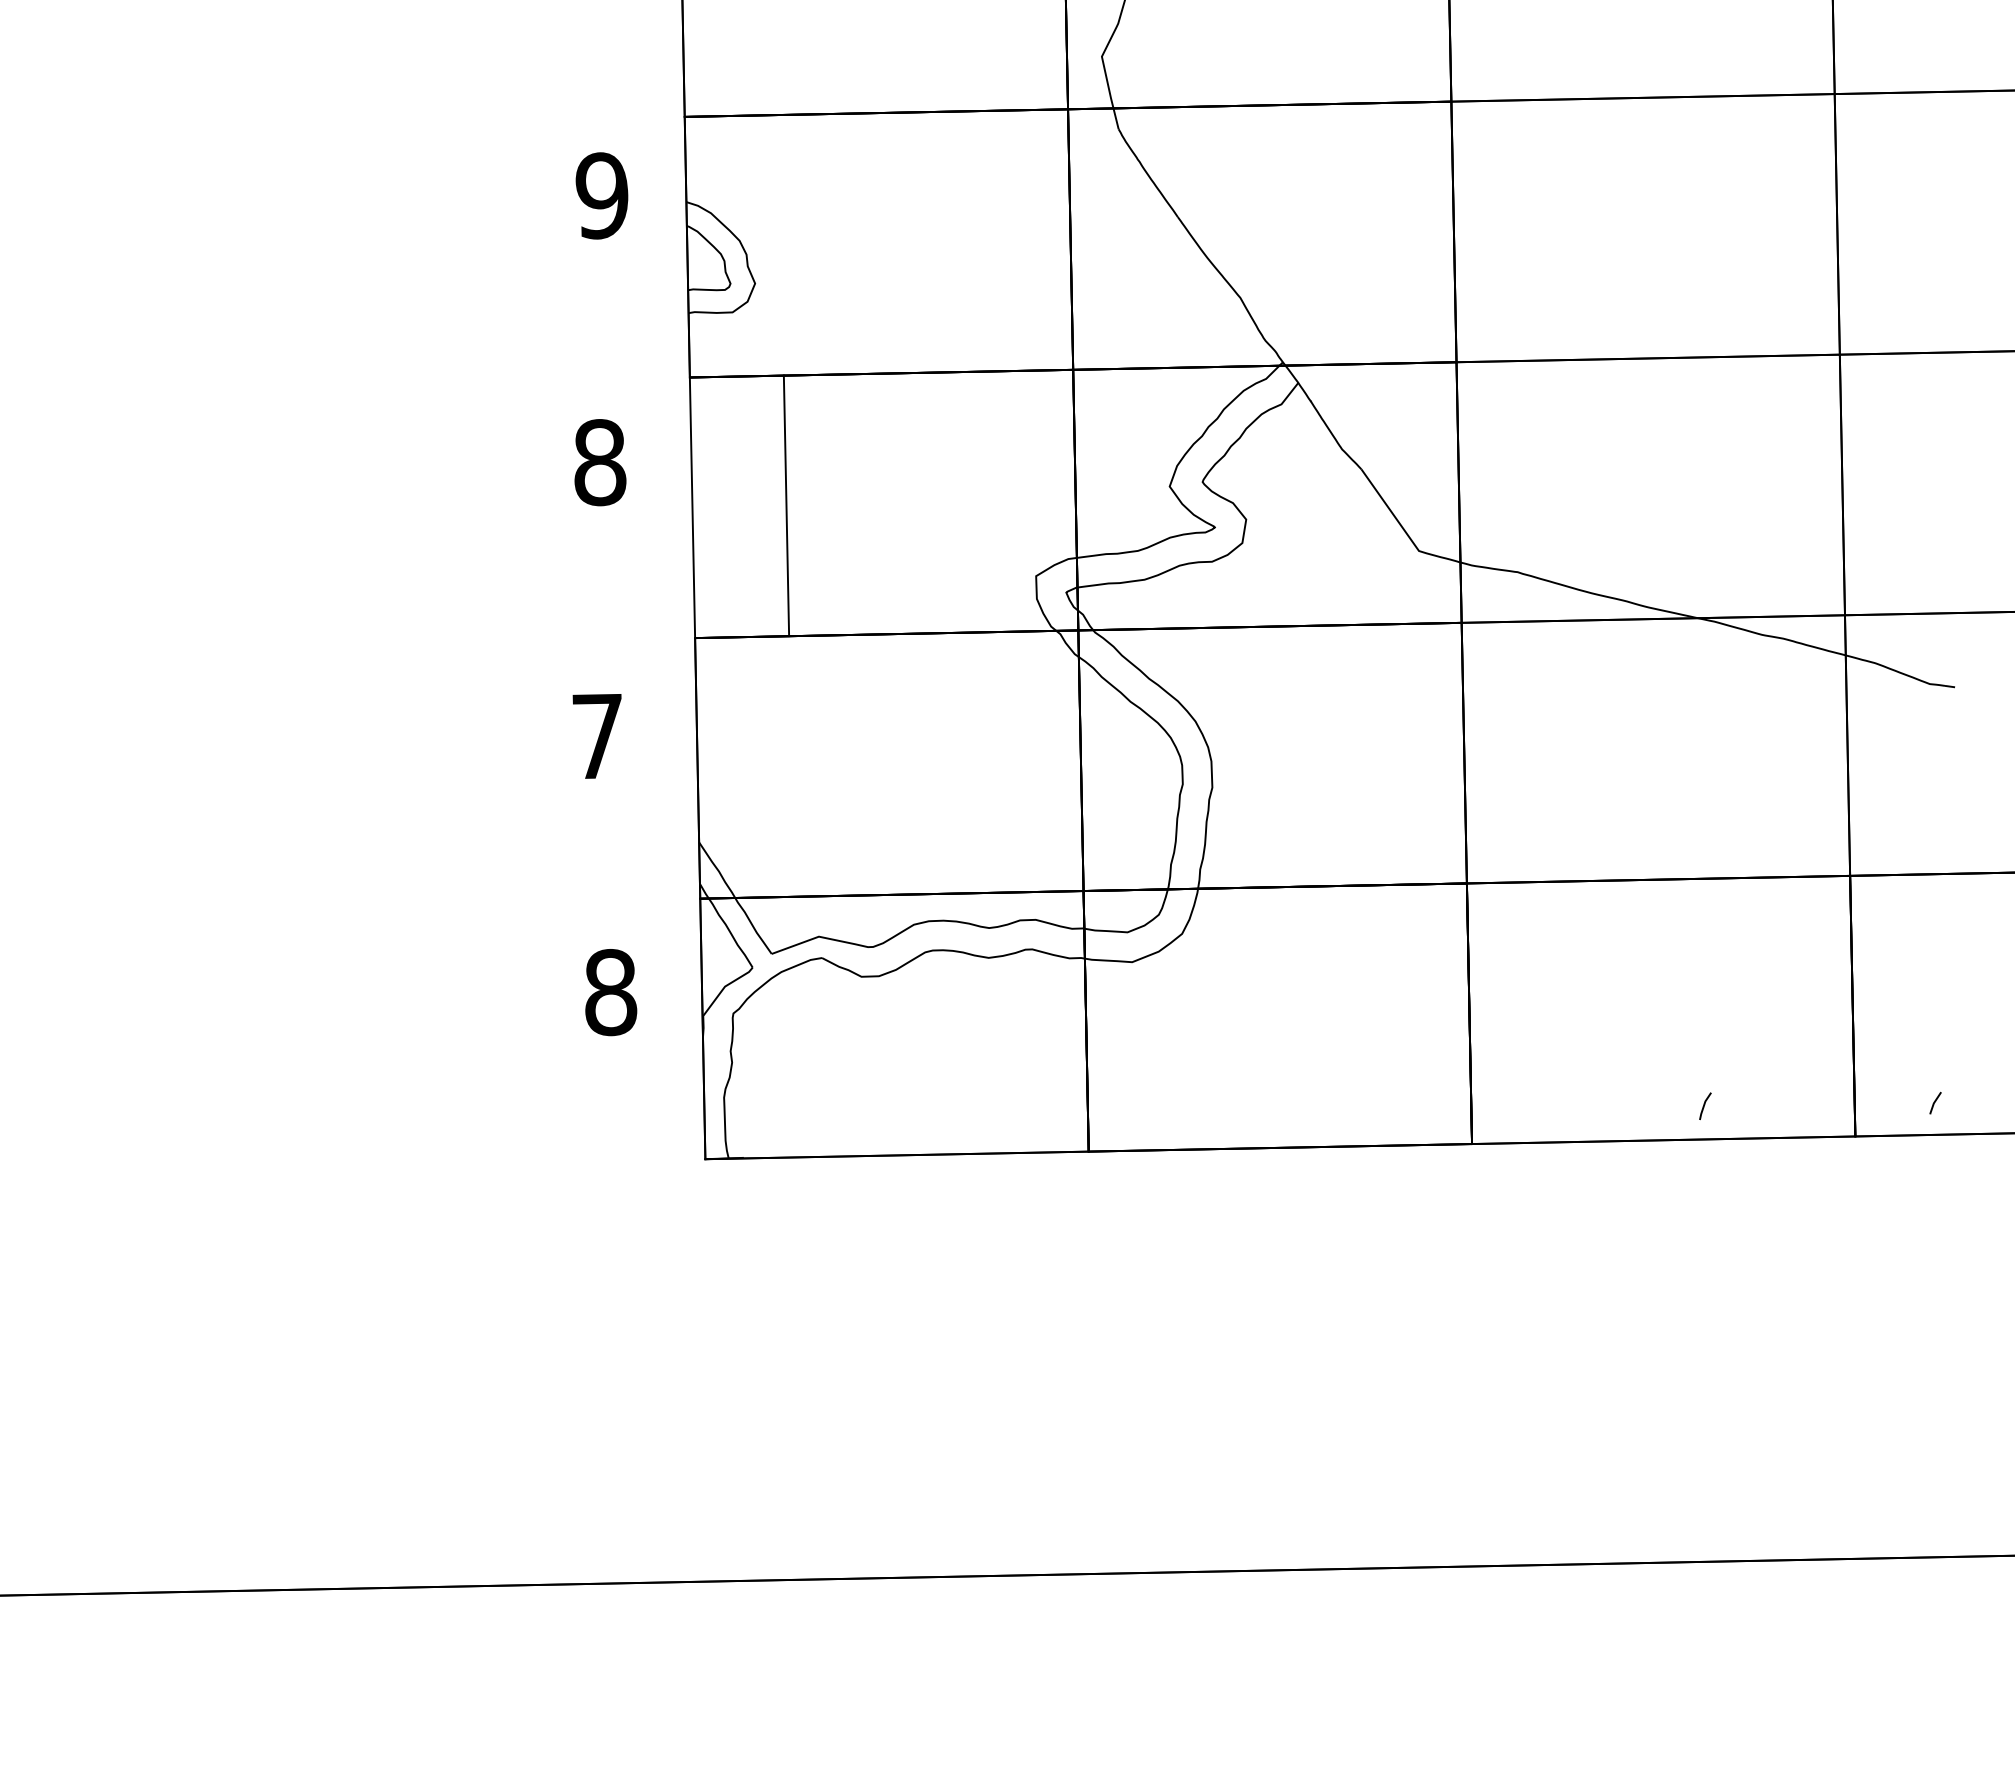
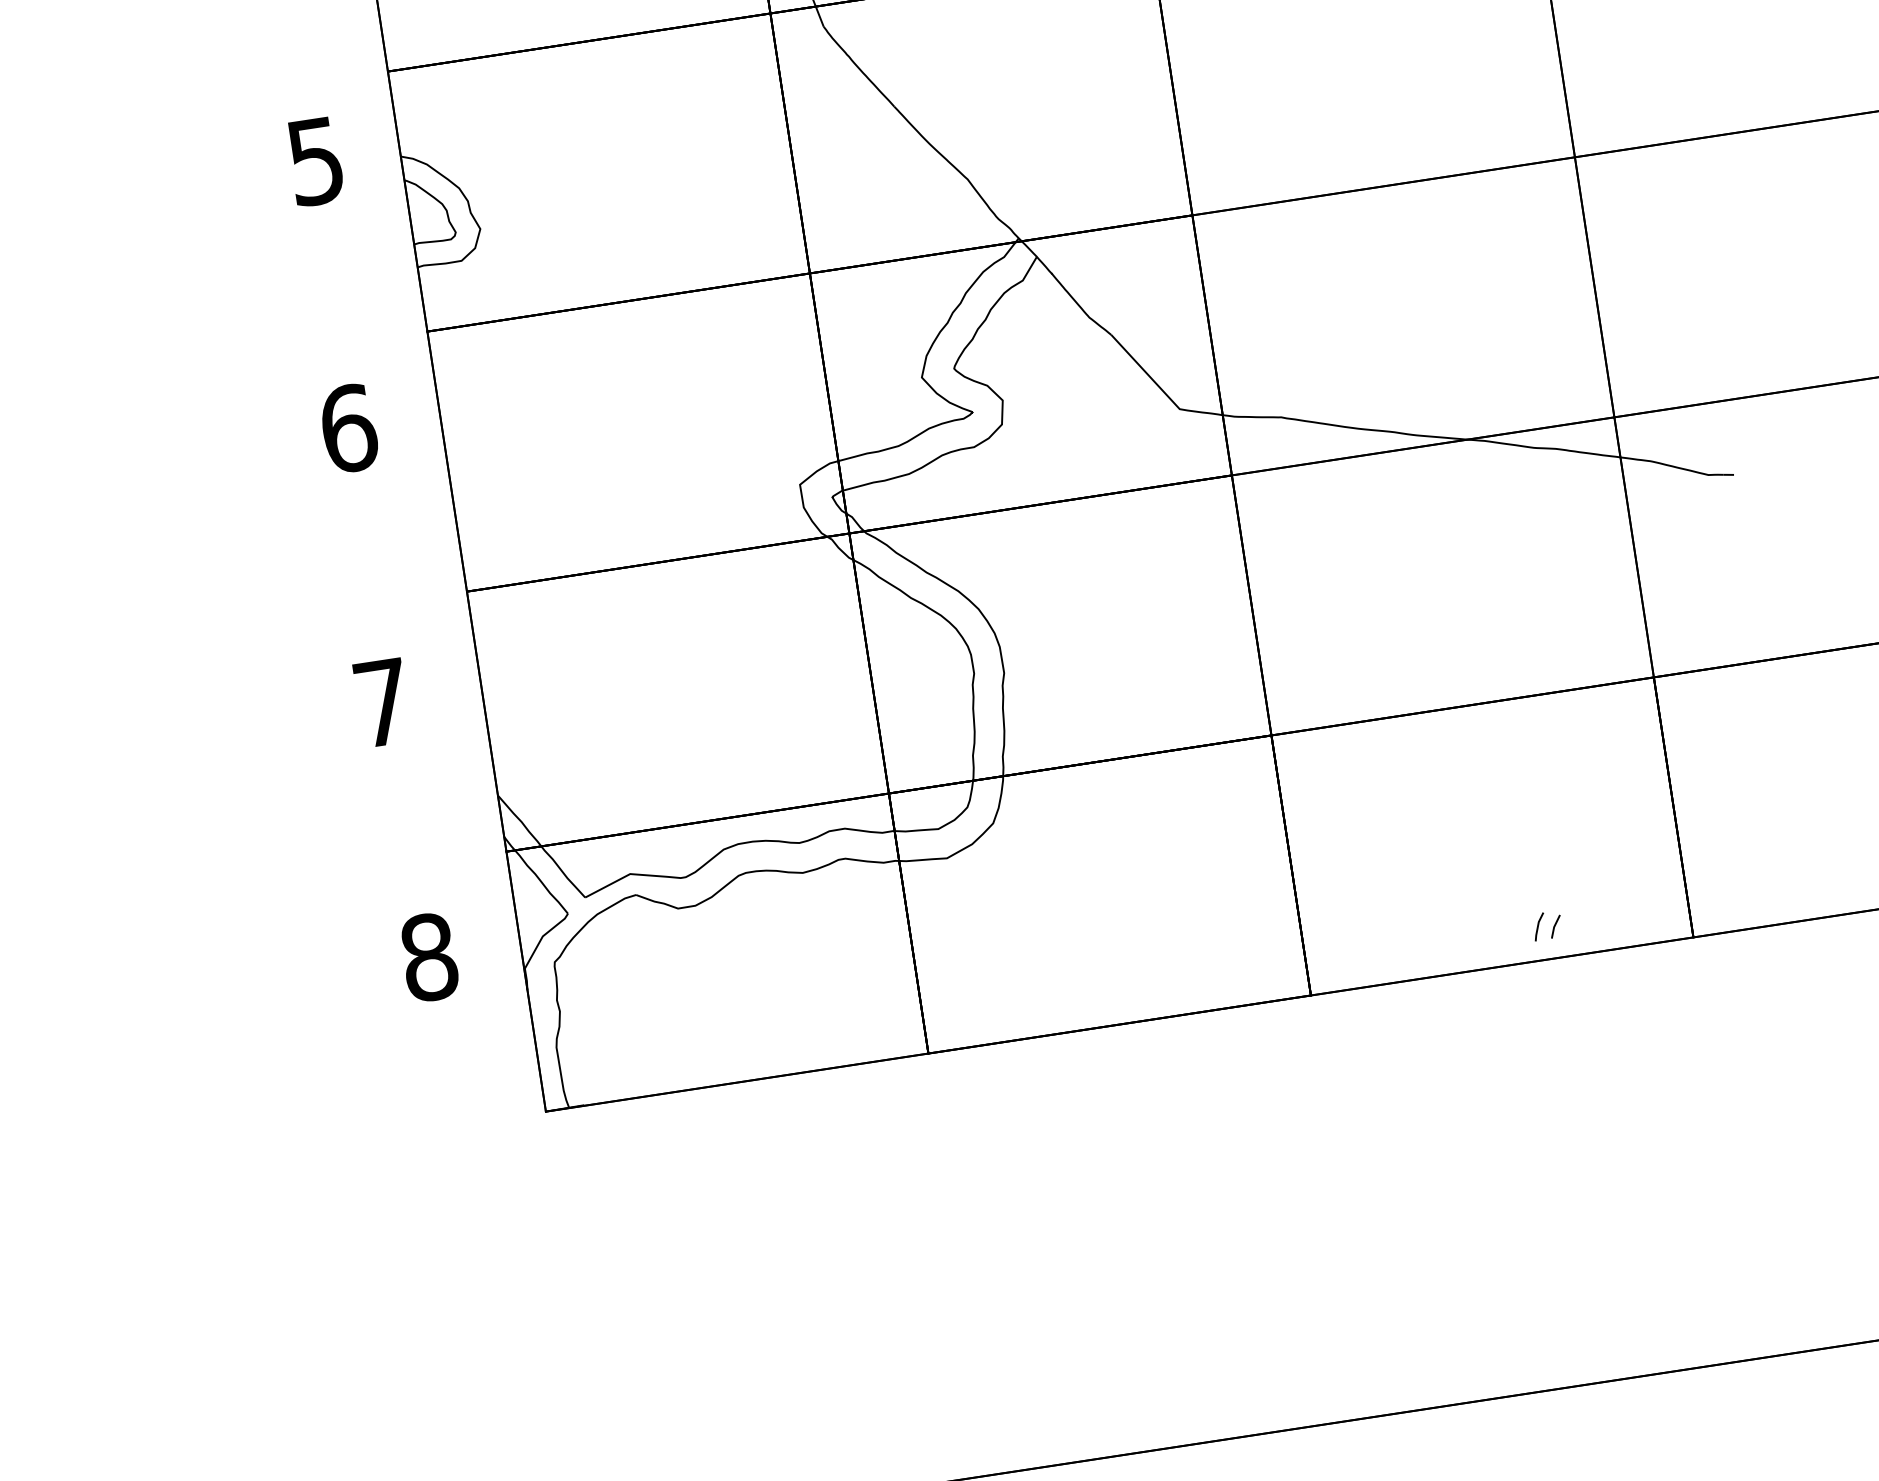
text: (601, 195) -> (315, 161), 9 -> 5
text: (600, 462) -> (349, 428), 8 -> 6
line: (786, 505) -> (447, 461), moved
line: (1935, 1102) -> (1555, 926), moved

